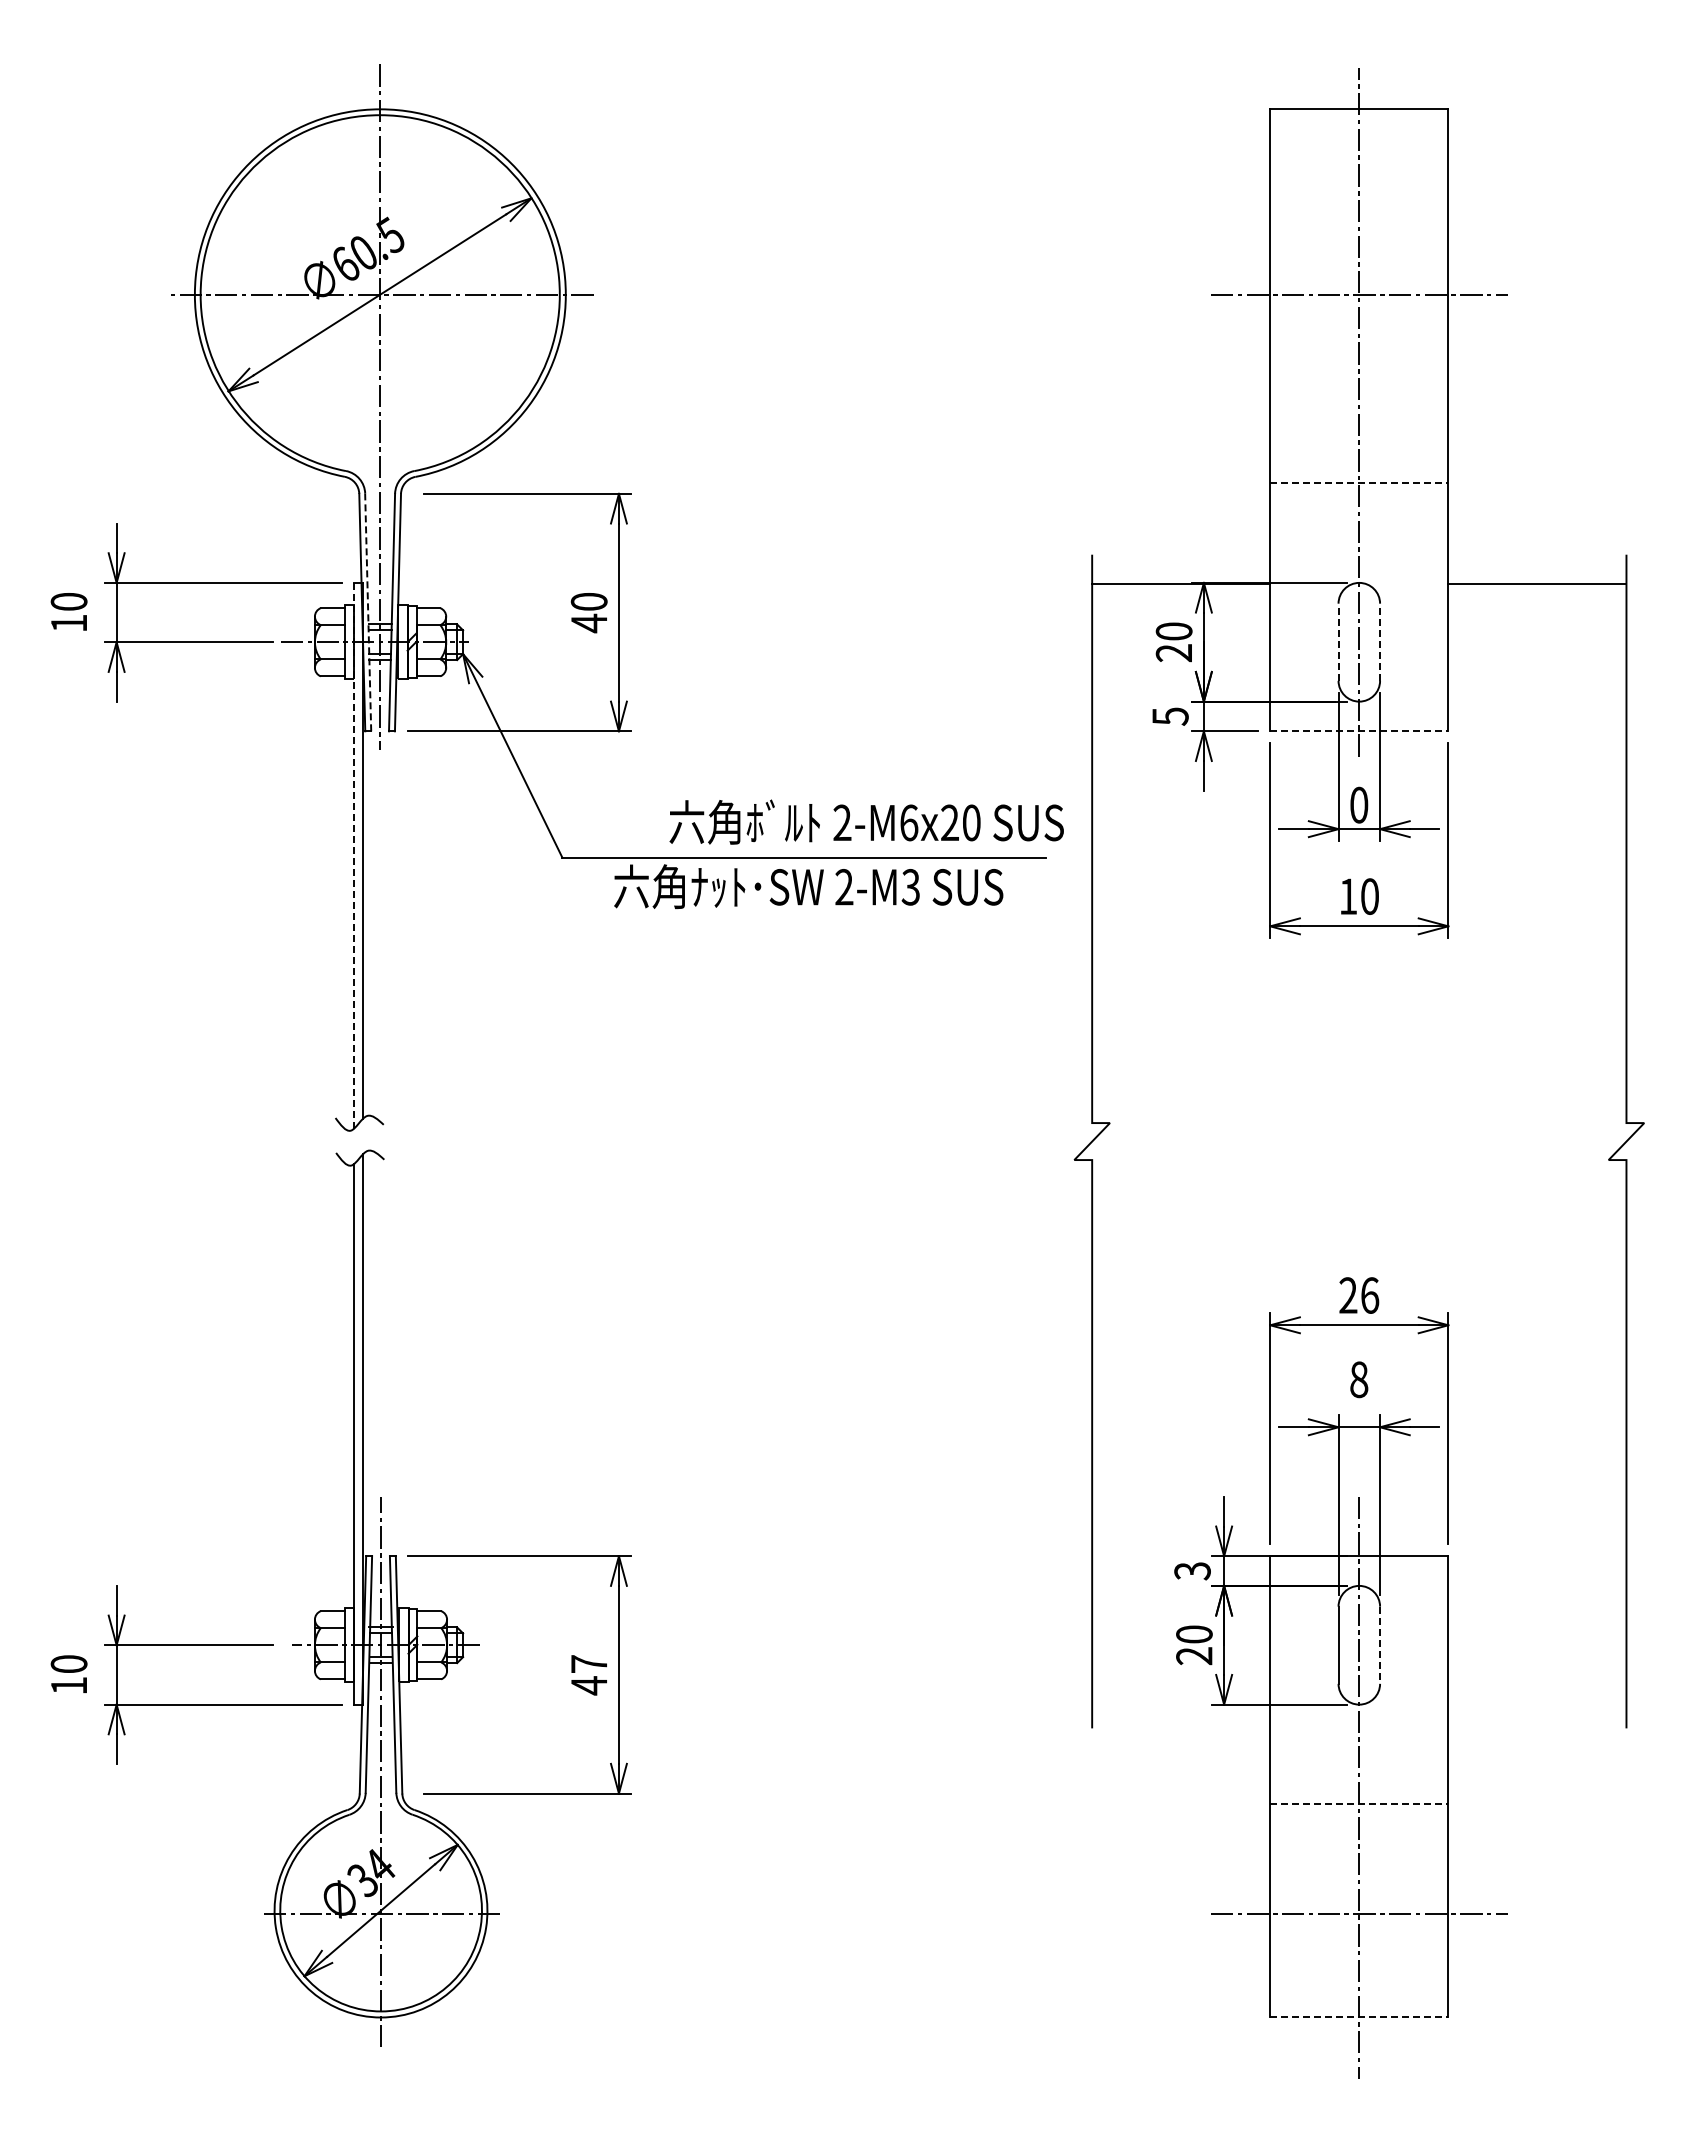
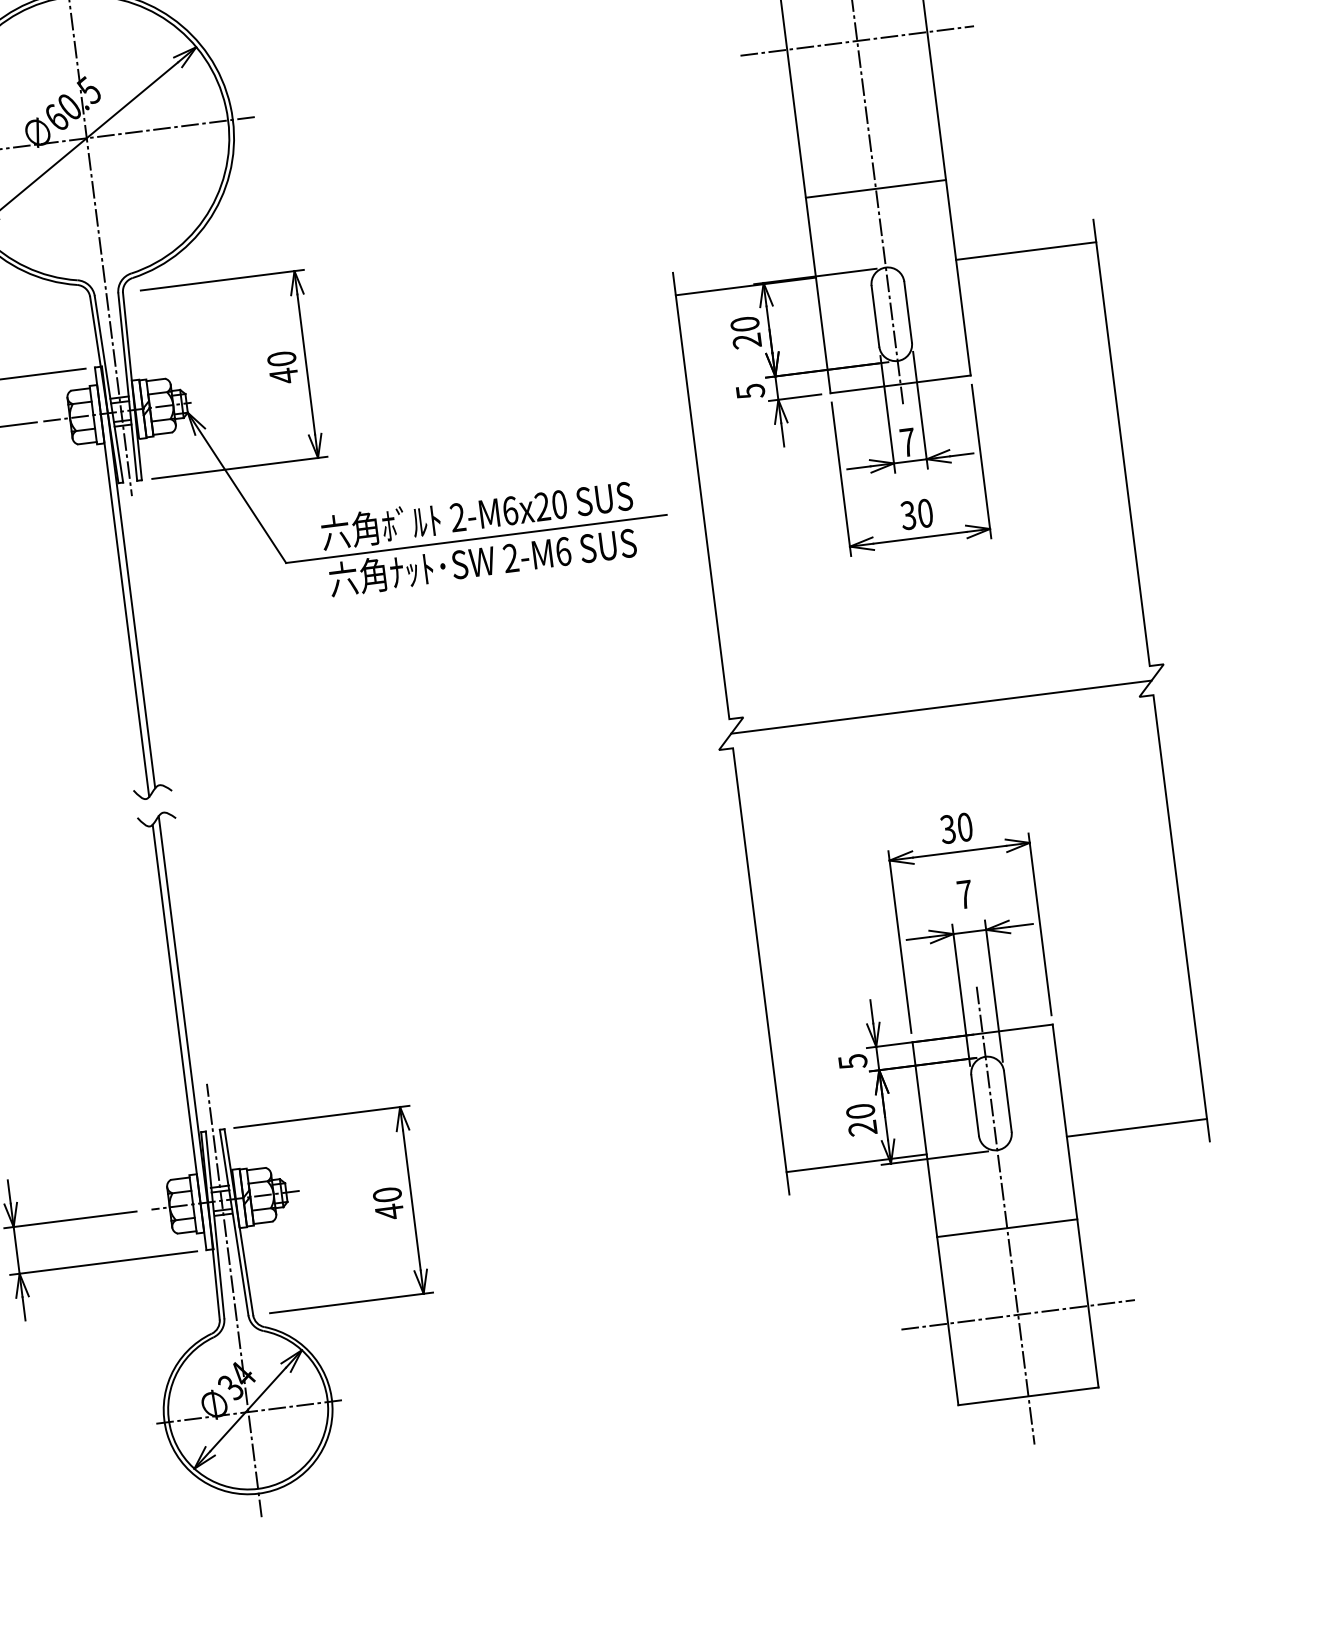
line: (1359, 482) -> (876, 188), dashed -> solid
line: (368, 612) -> (109, 389), dashed -> solid
line: (1338, 642) -> (875, 316), dashed -> solid
line: (1380, 642) -> (908, 312), dashed -> solid
line: (1359, 731) -> (900, 384), dashed -> solid
text: (1359, 804) -> (908, 441), 0 -> 7
text: (866, 821) -> (476, 514), moved
line: (354, 855) -> (122, 581), dashed -> solid
text: (910, 887) -> (563, 551), 2-M3 -> 2-M6
text: (1348, 896) -> (908, 515), 10 -> 30
line: (1359, 1141) -> (941, 707), added
text: (1359, 1295) -> (956, 828), 26 -> 30
text: (1359, 1379) -> (965, 894), 8 -> 7
text: (1192, 1571) -> (852, 1062), 3 -> 5
line: (1380, 1645) -> (1008, 1101), dashed -> solid
text: (588, 1663) -> (386, 1194), 47 -> 40
line: (1181, 1698) -> (856, 1163), added
line: (1537, 1698) -> (1136, 1127), added
line: (1359, 1803) -> (1007, 1227), dashed -> solid
line: (1359, 2017) -> (1028, 1396), dashed -> solid

